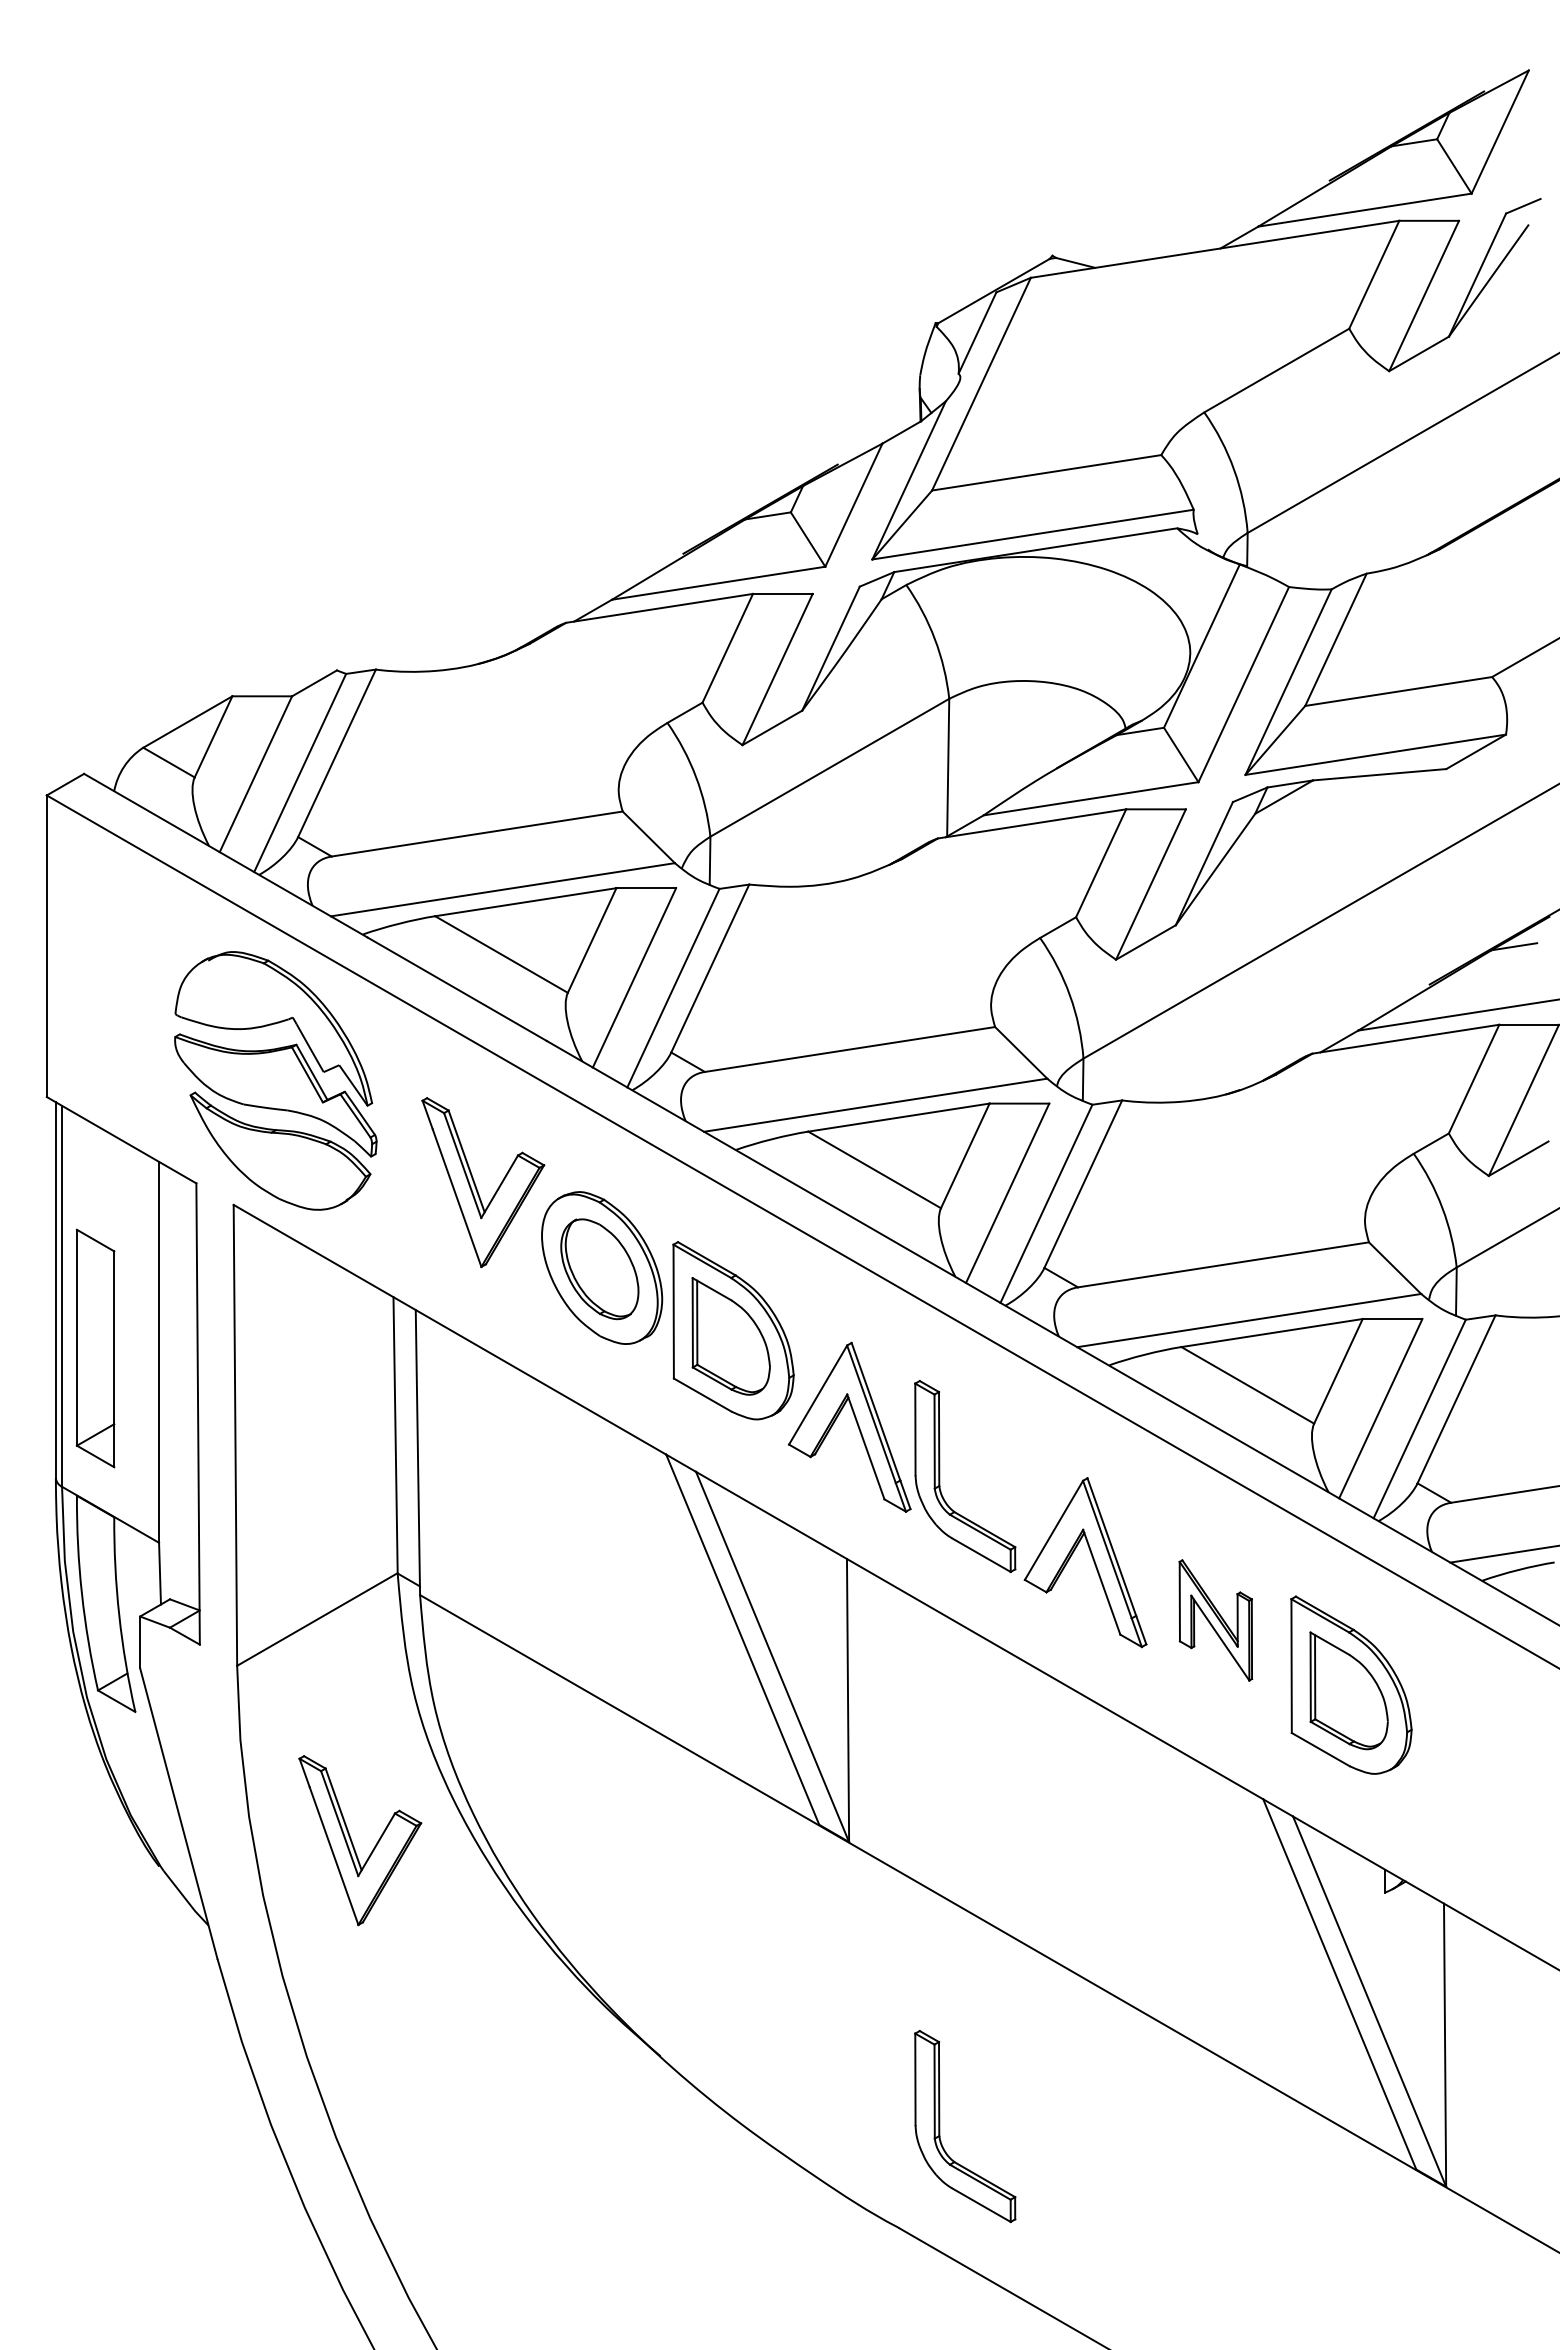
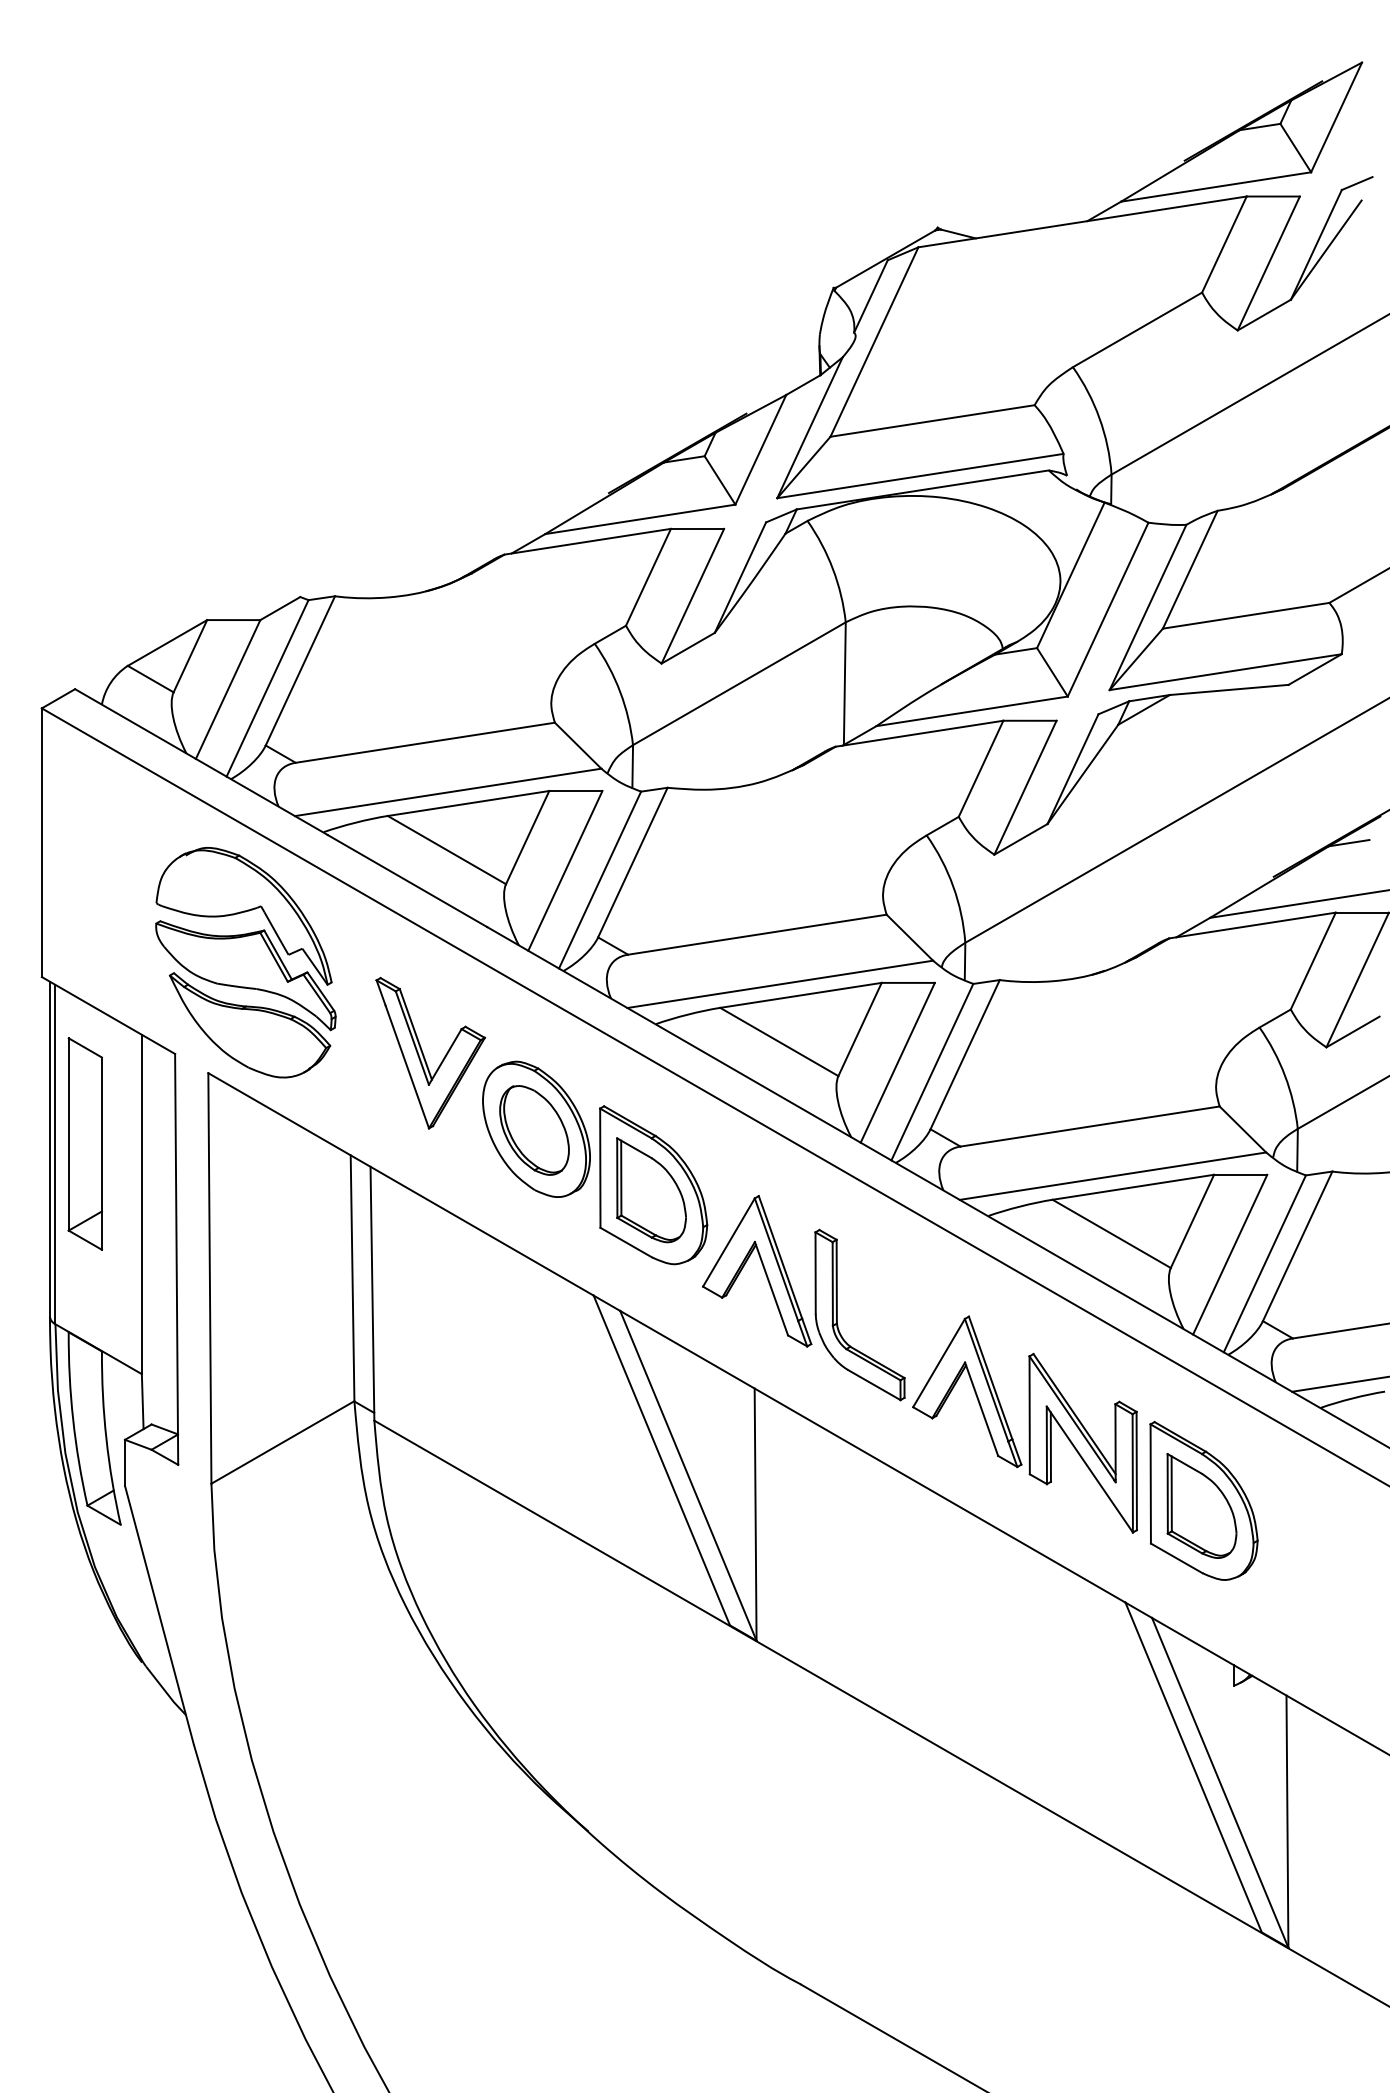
part: (95, 1348) -> (85, 1144), moved
part: (1215, 1620) -> (1082, 1443), size x1.67
part: (353, 1843) -> (315, 1641), removed
part: (940, 2126) -> (837, 1894), removed

